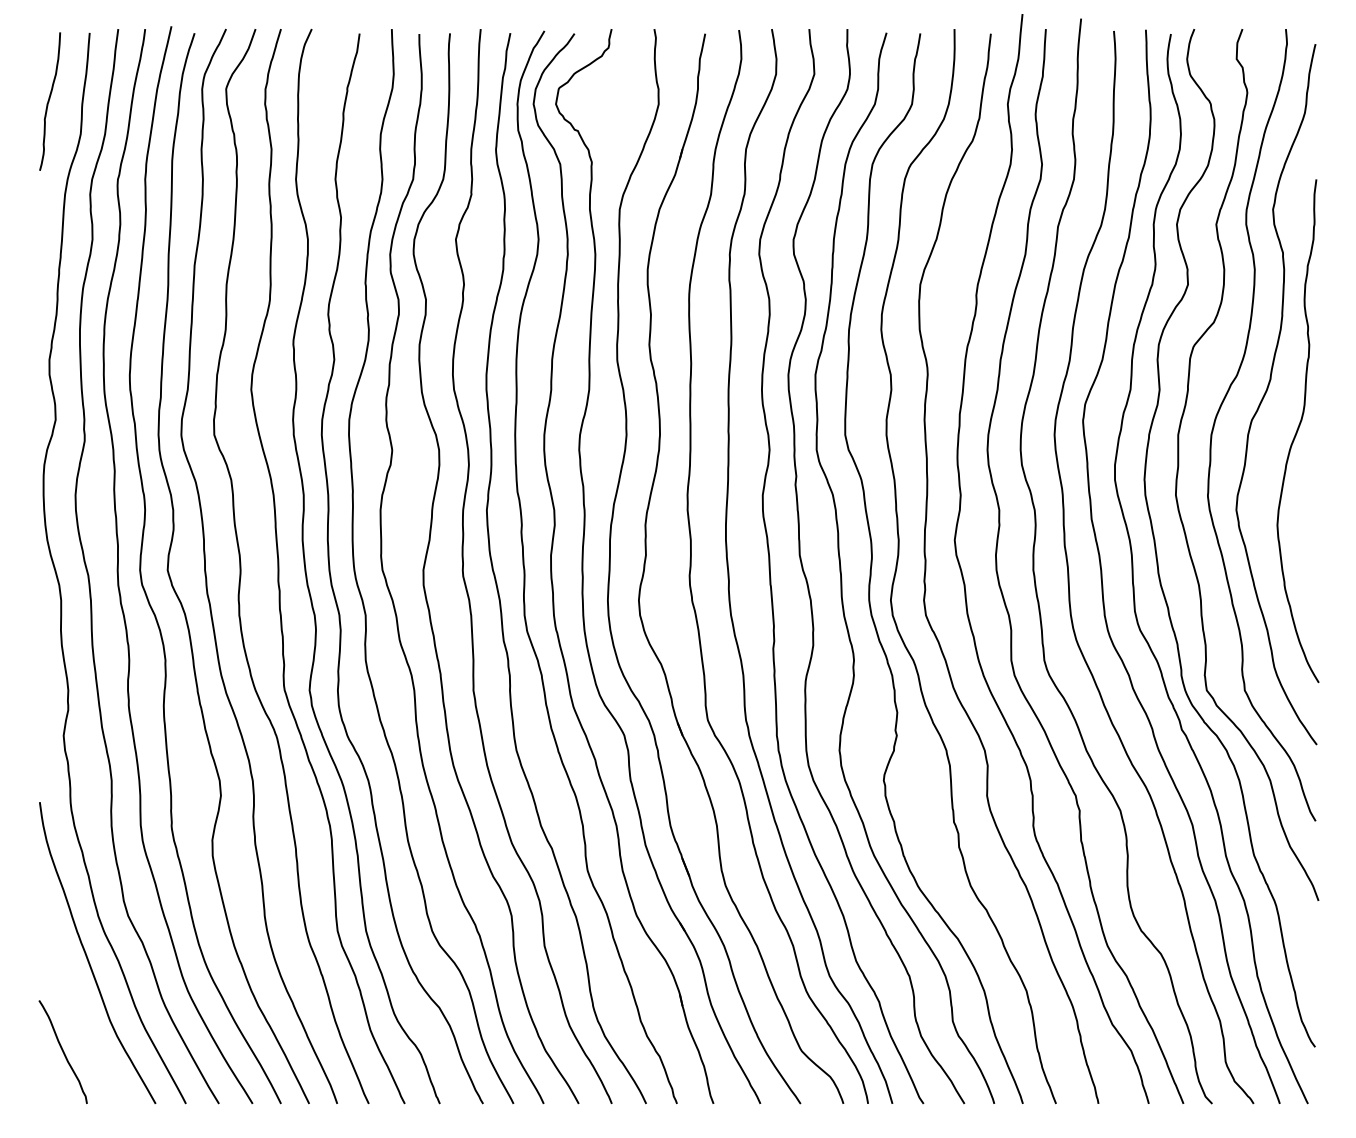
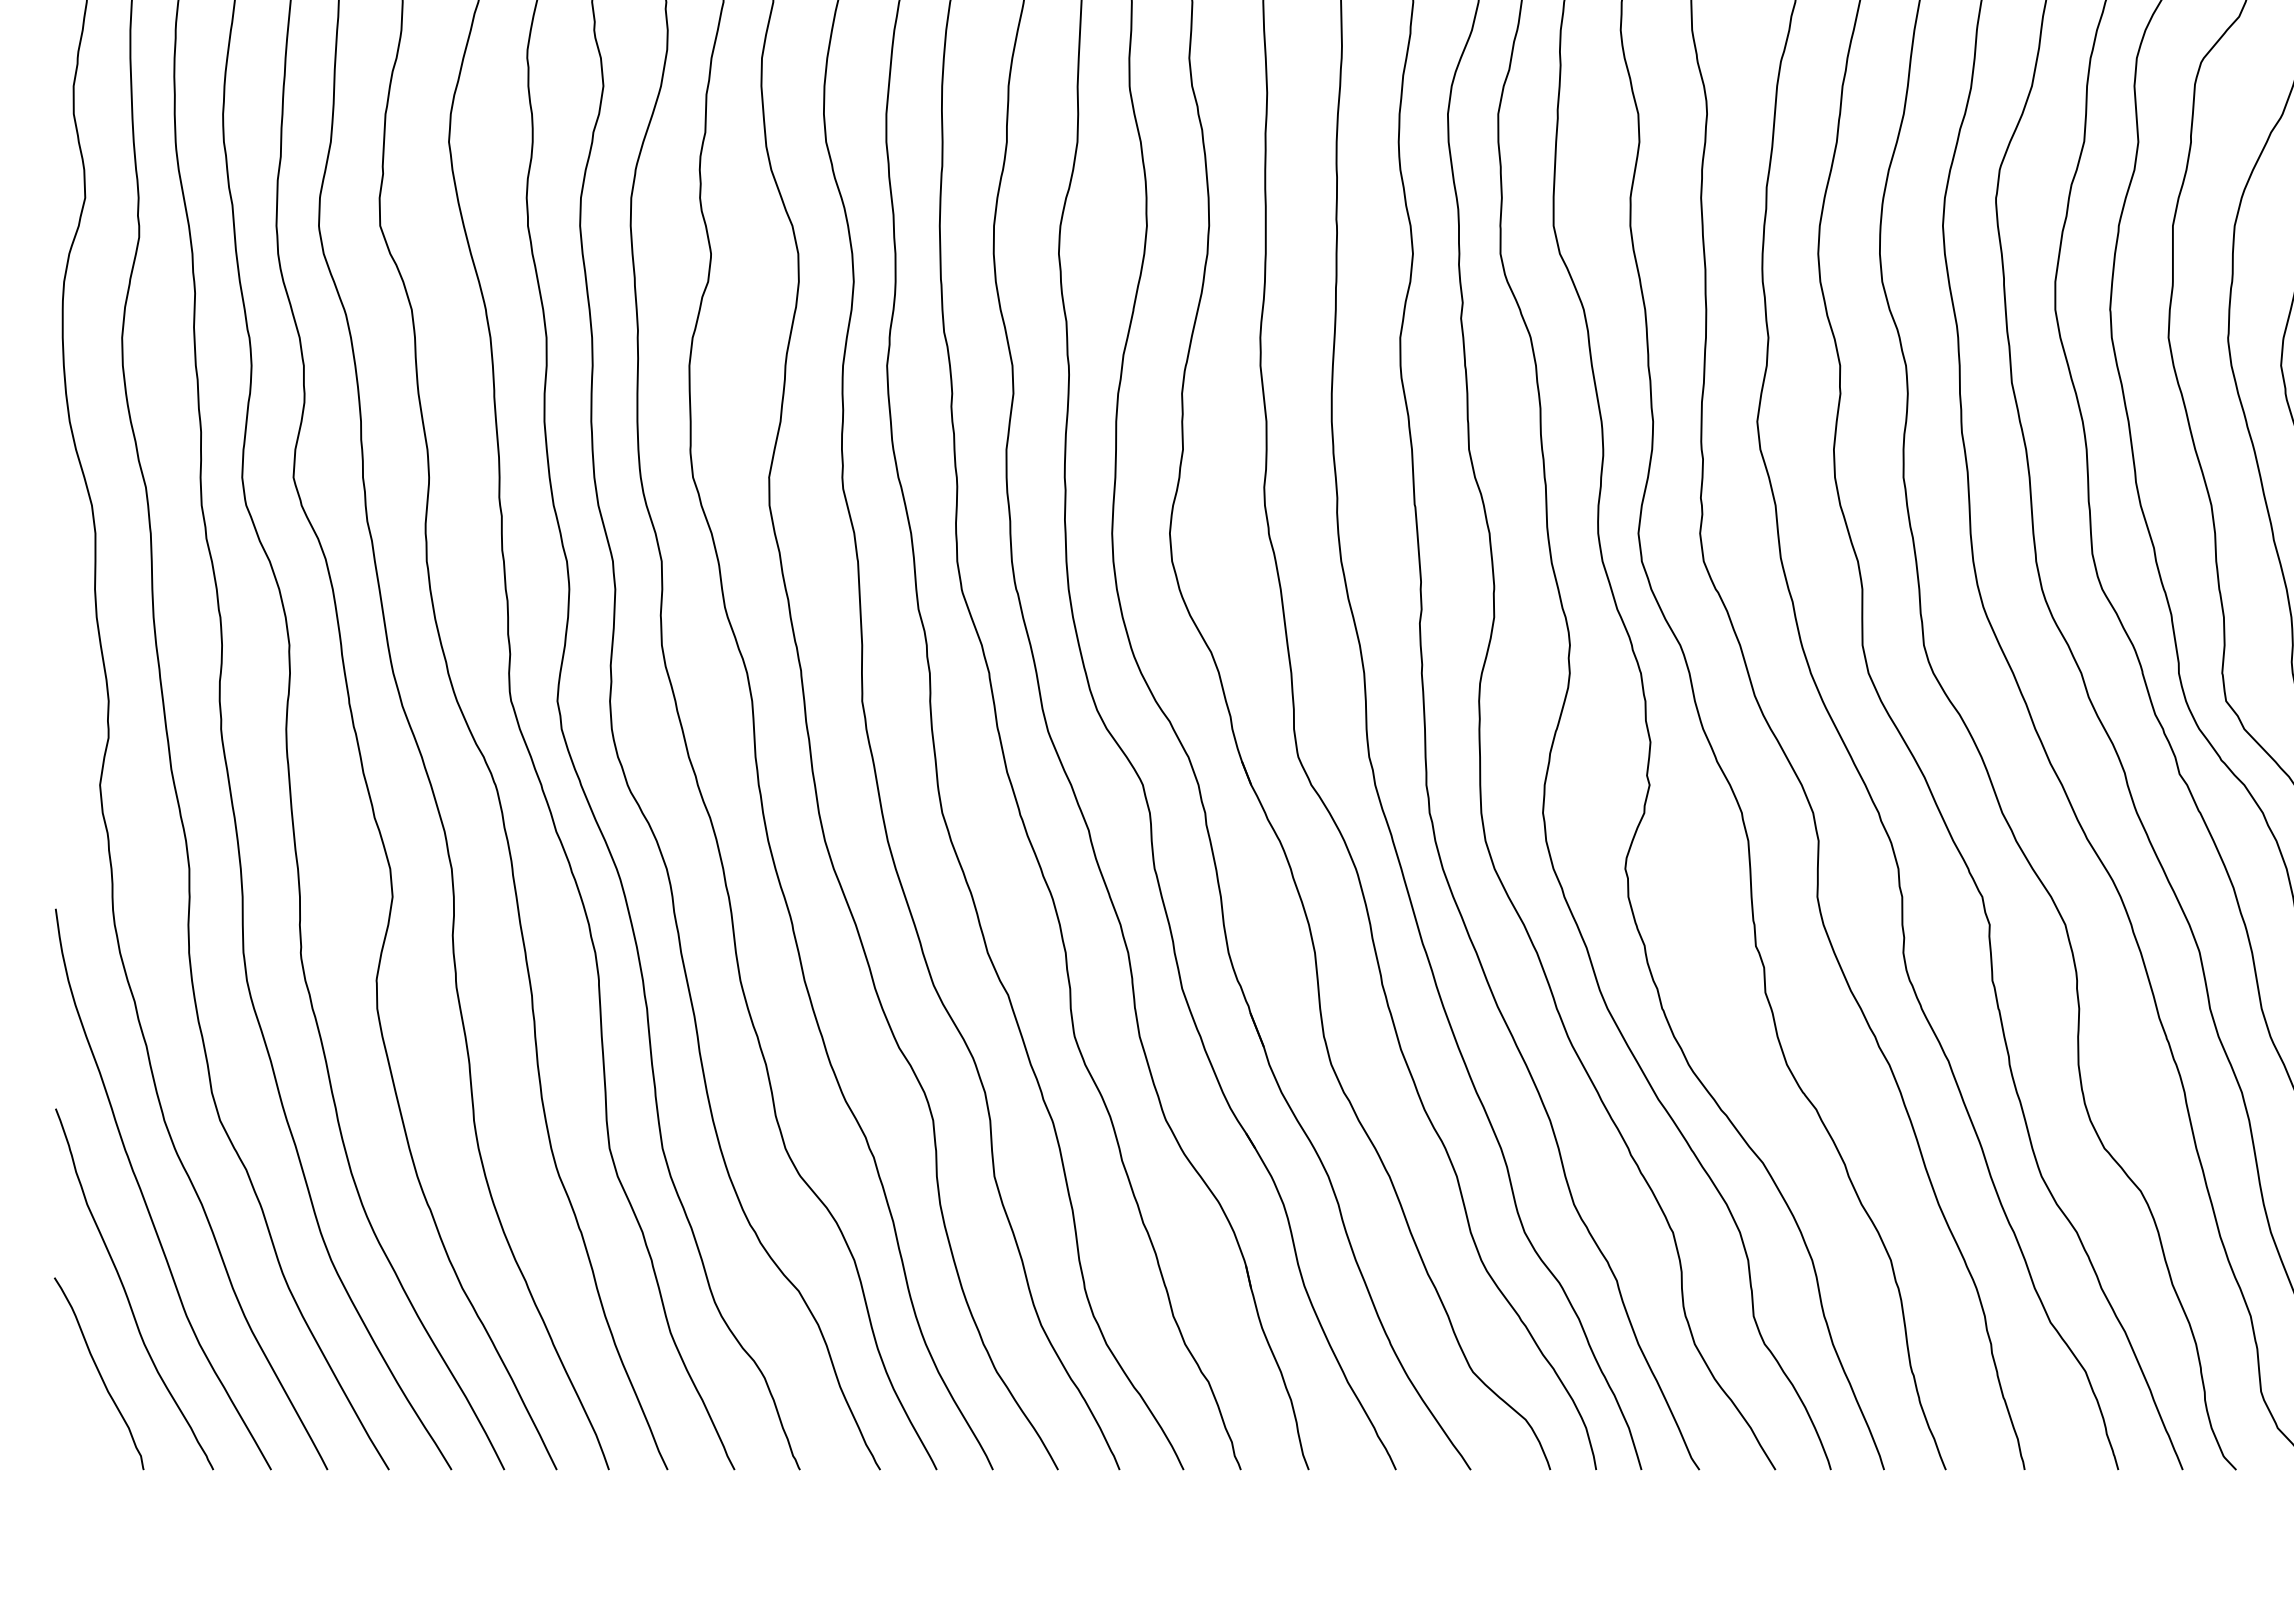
curve: (78, 1008) -> (127, 1292), added

